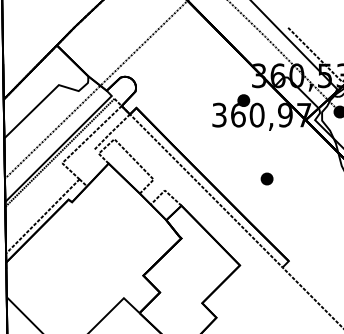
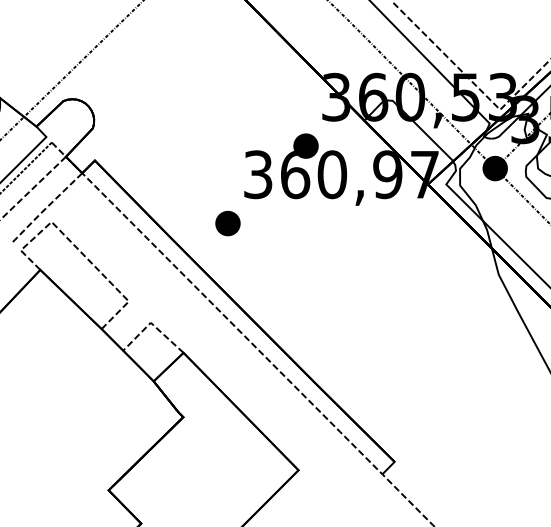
part: (266, 178) -> (226, 222), moved

